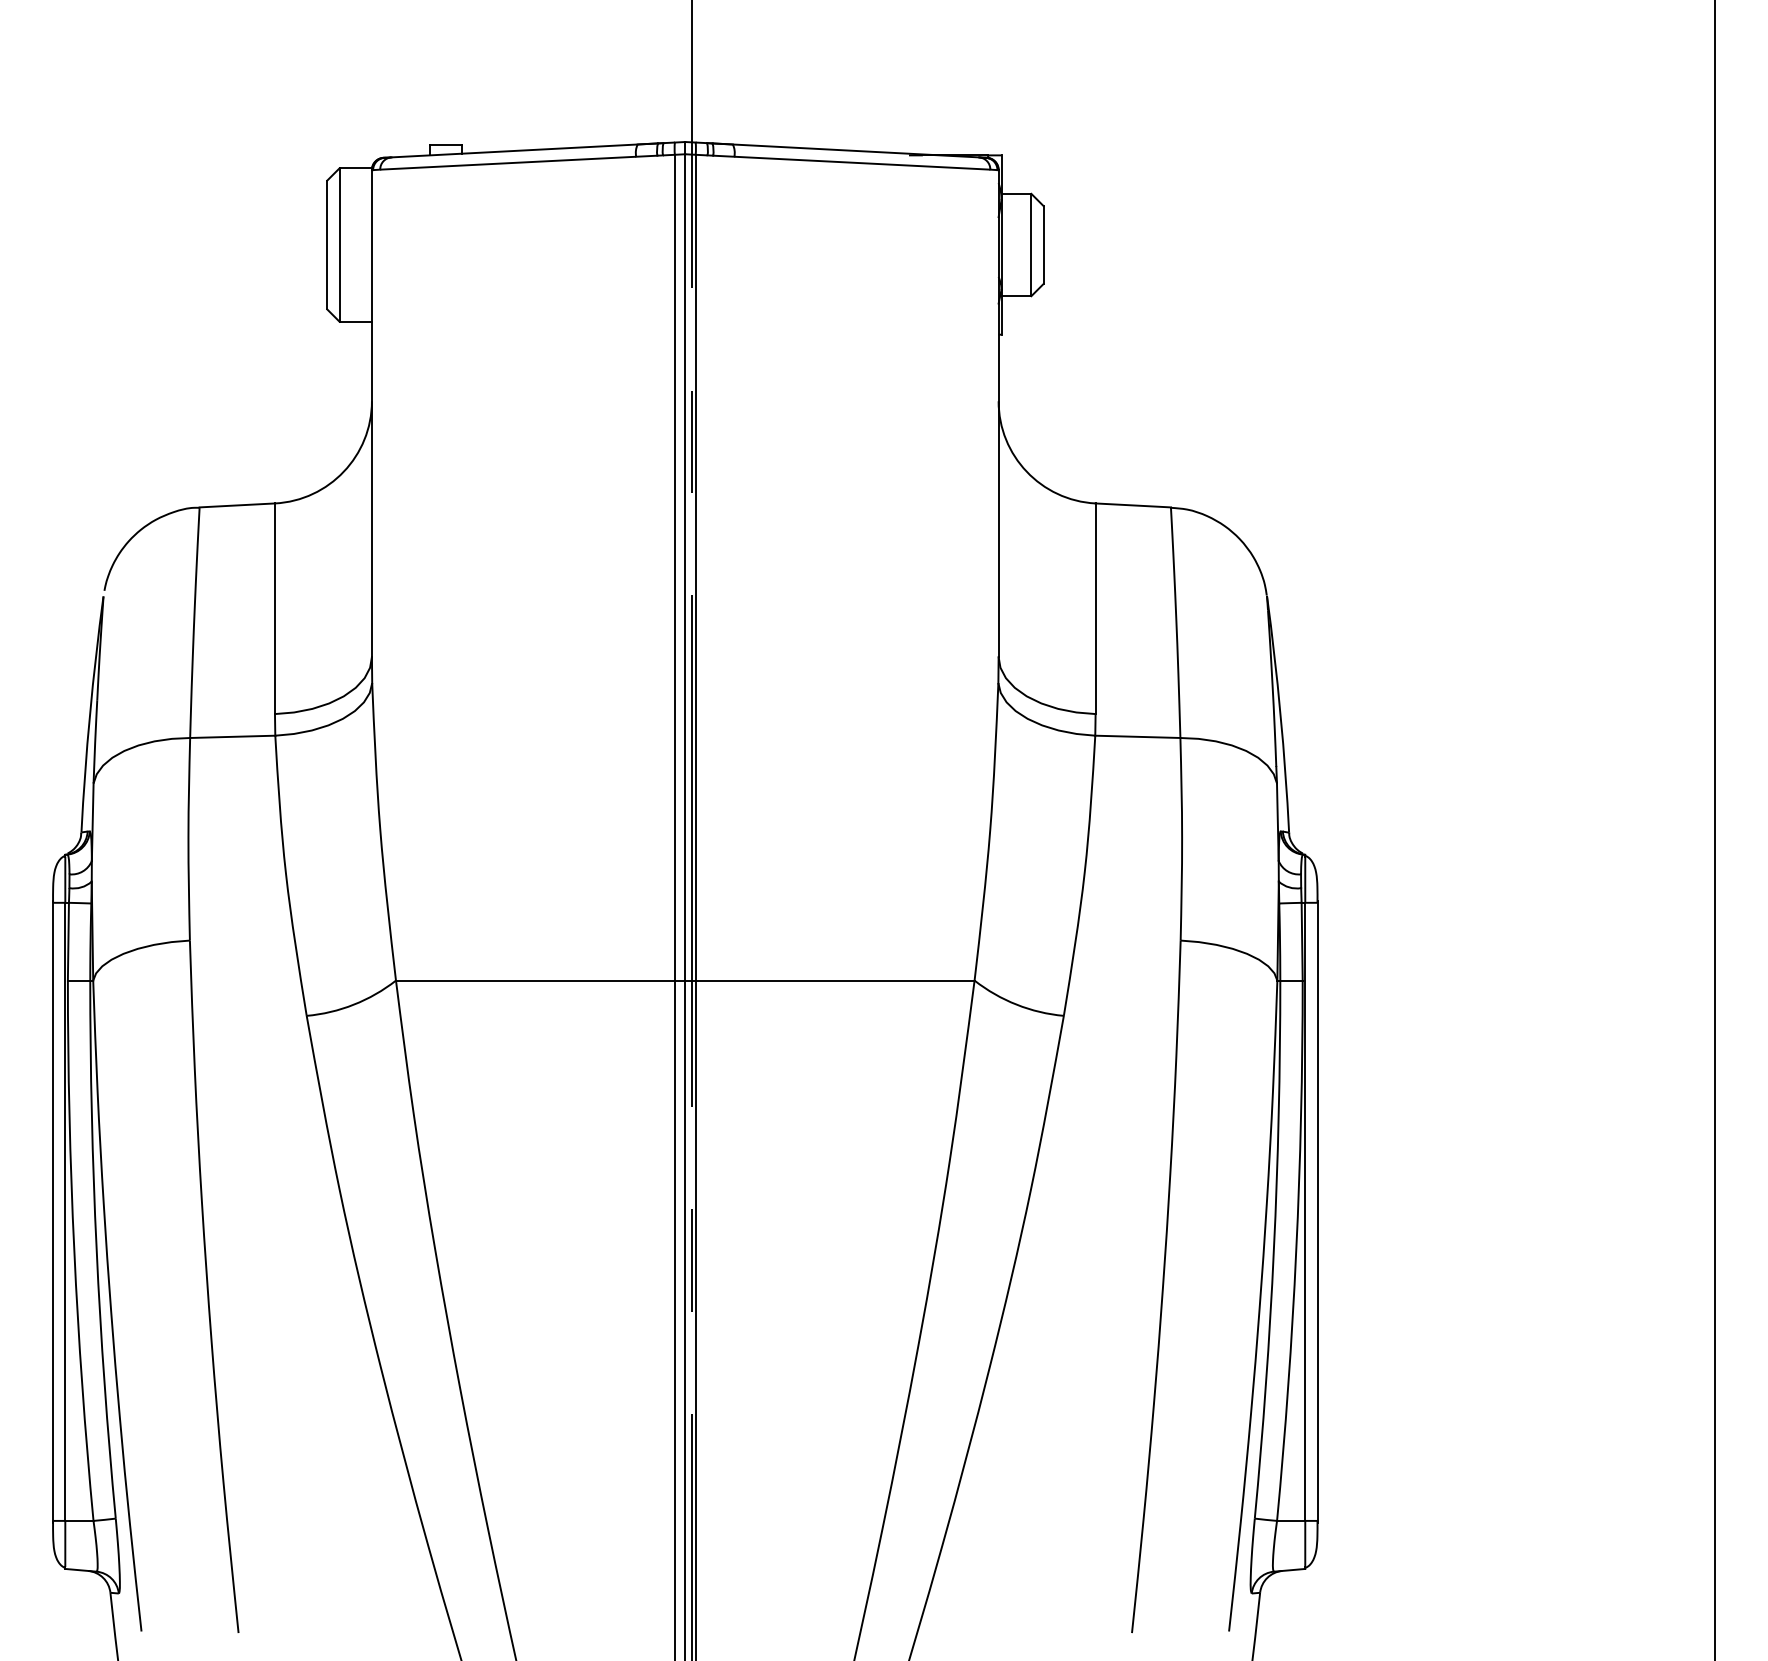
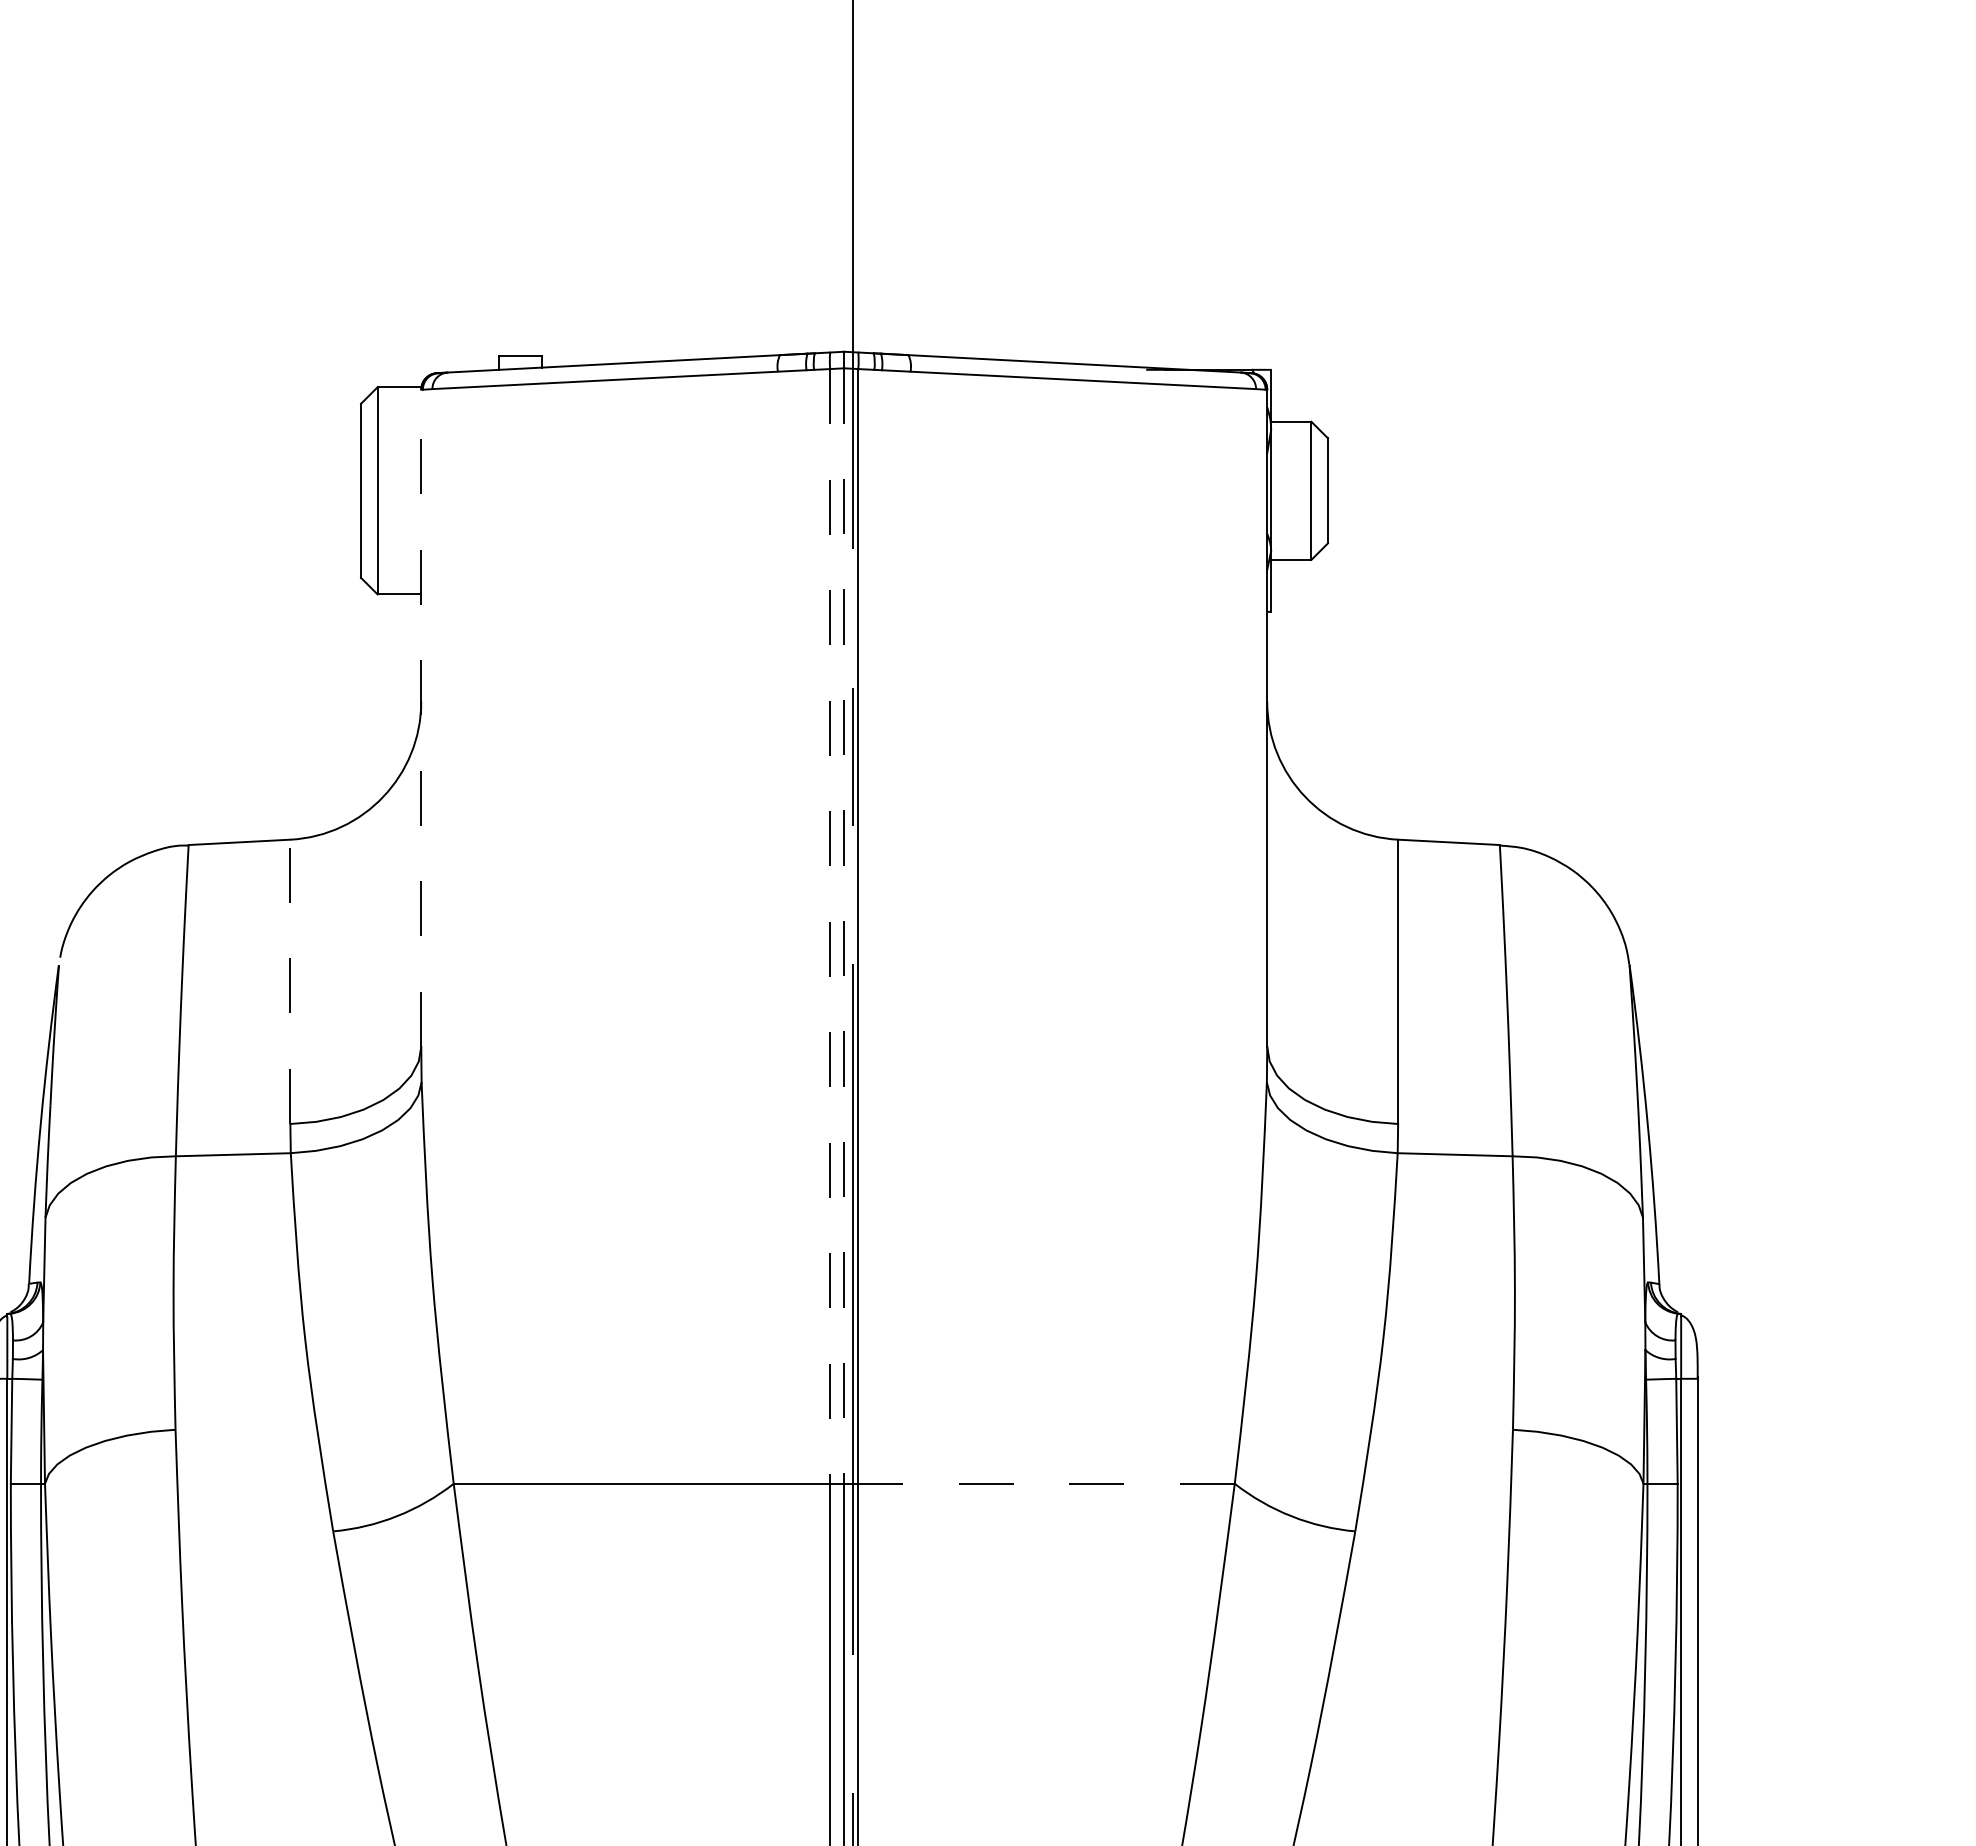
line: (371, 413) -> (420, 718), solid -> dashed
line: (674, 567) -> (829, 926), solid -> dashed
line: (685, 567) -> (844, 926), solid -> dashed
line: (274, 608) -> (289, 981), solid -> dashed
line: (834, 980) -> (1045, 1483), solid -> dashed

